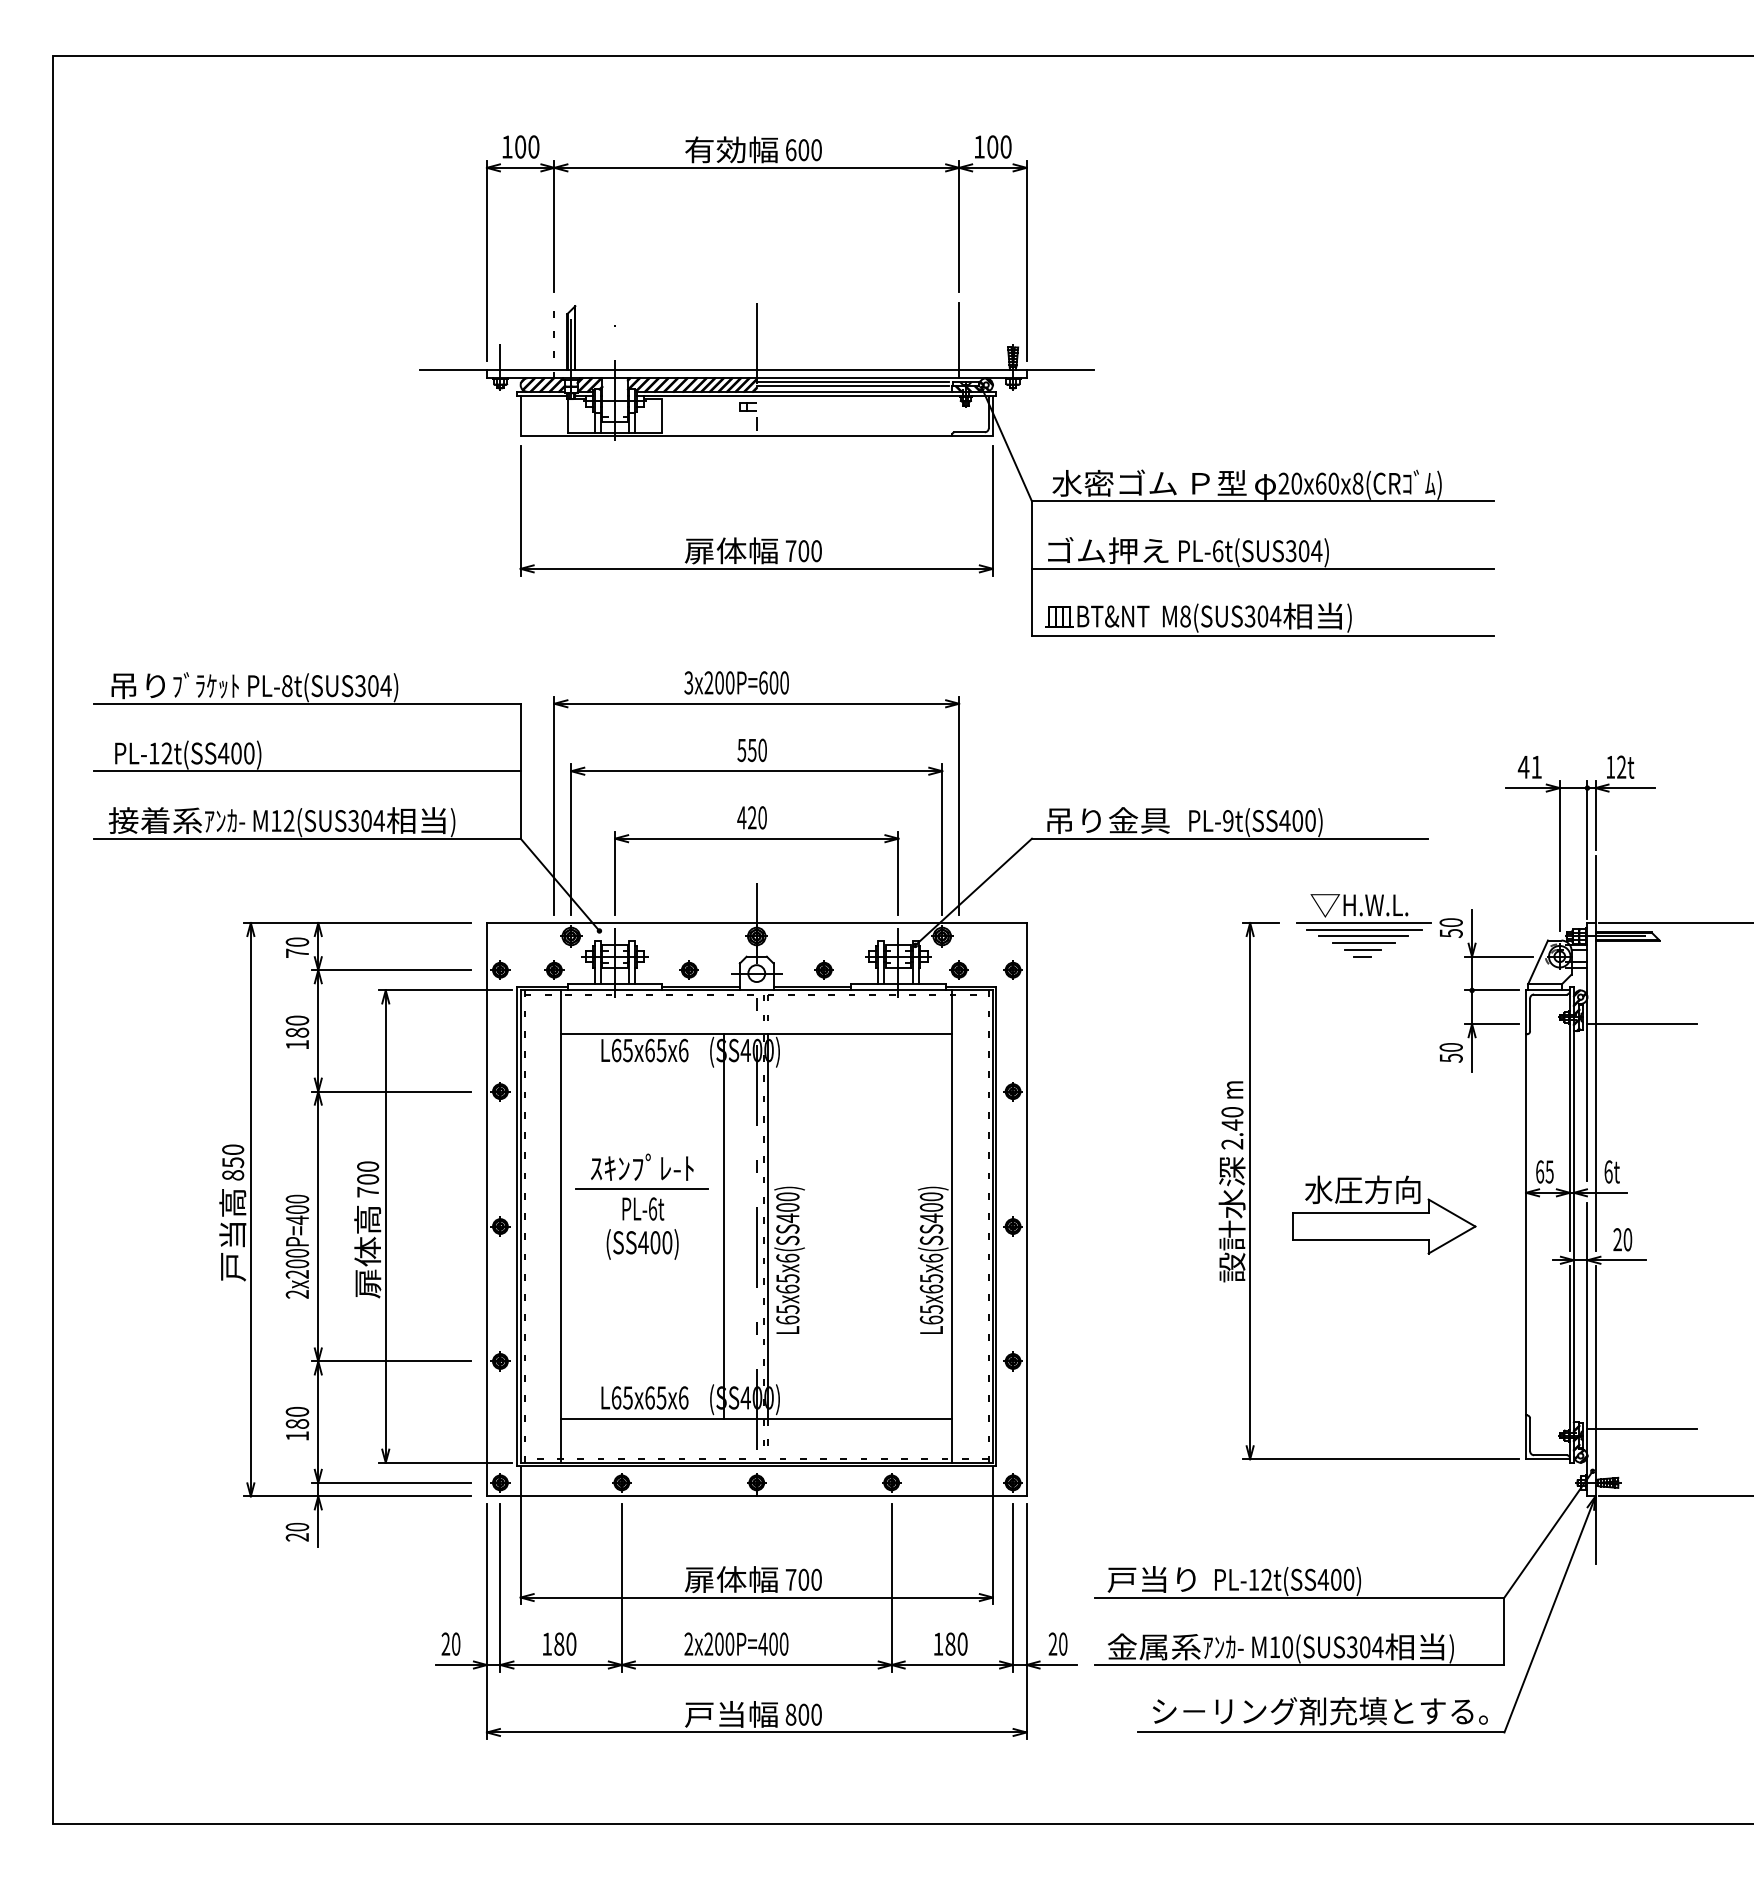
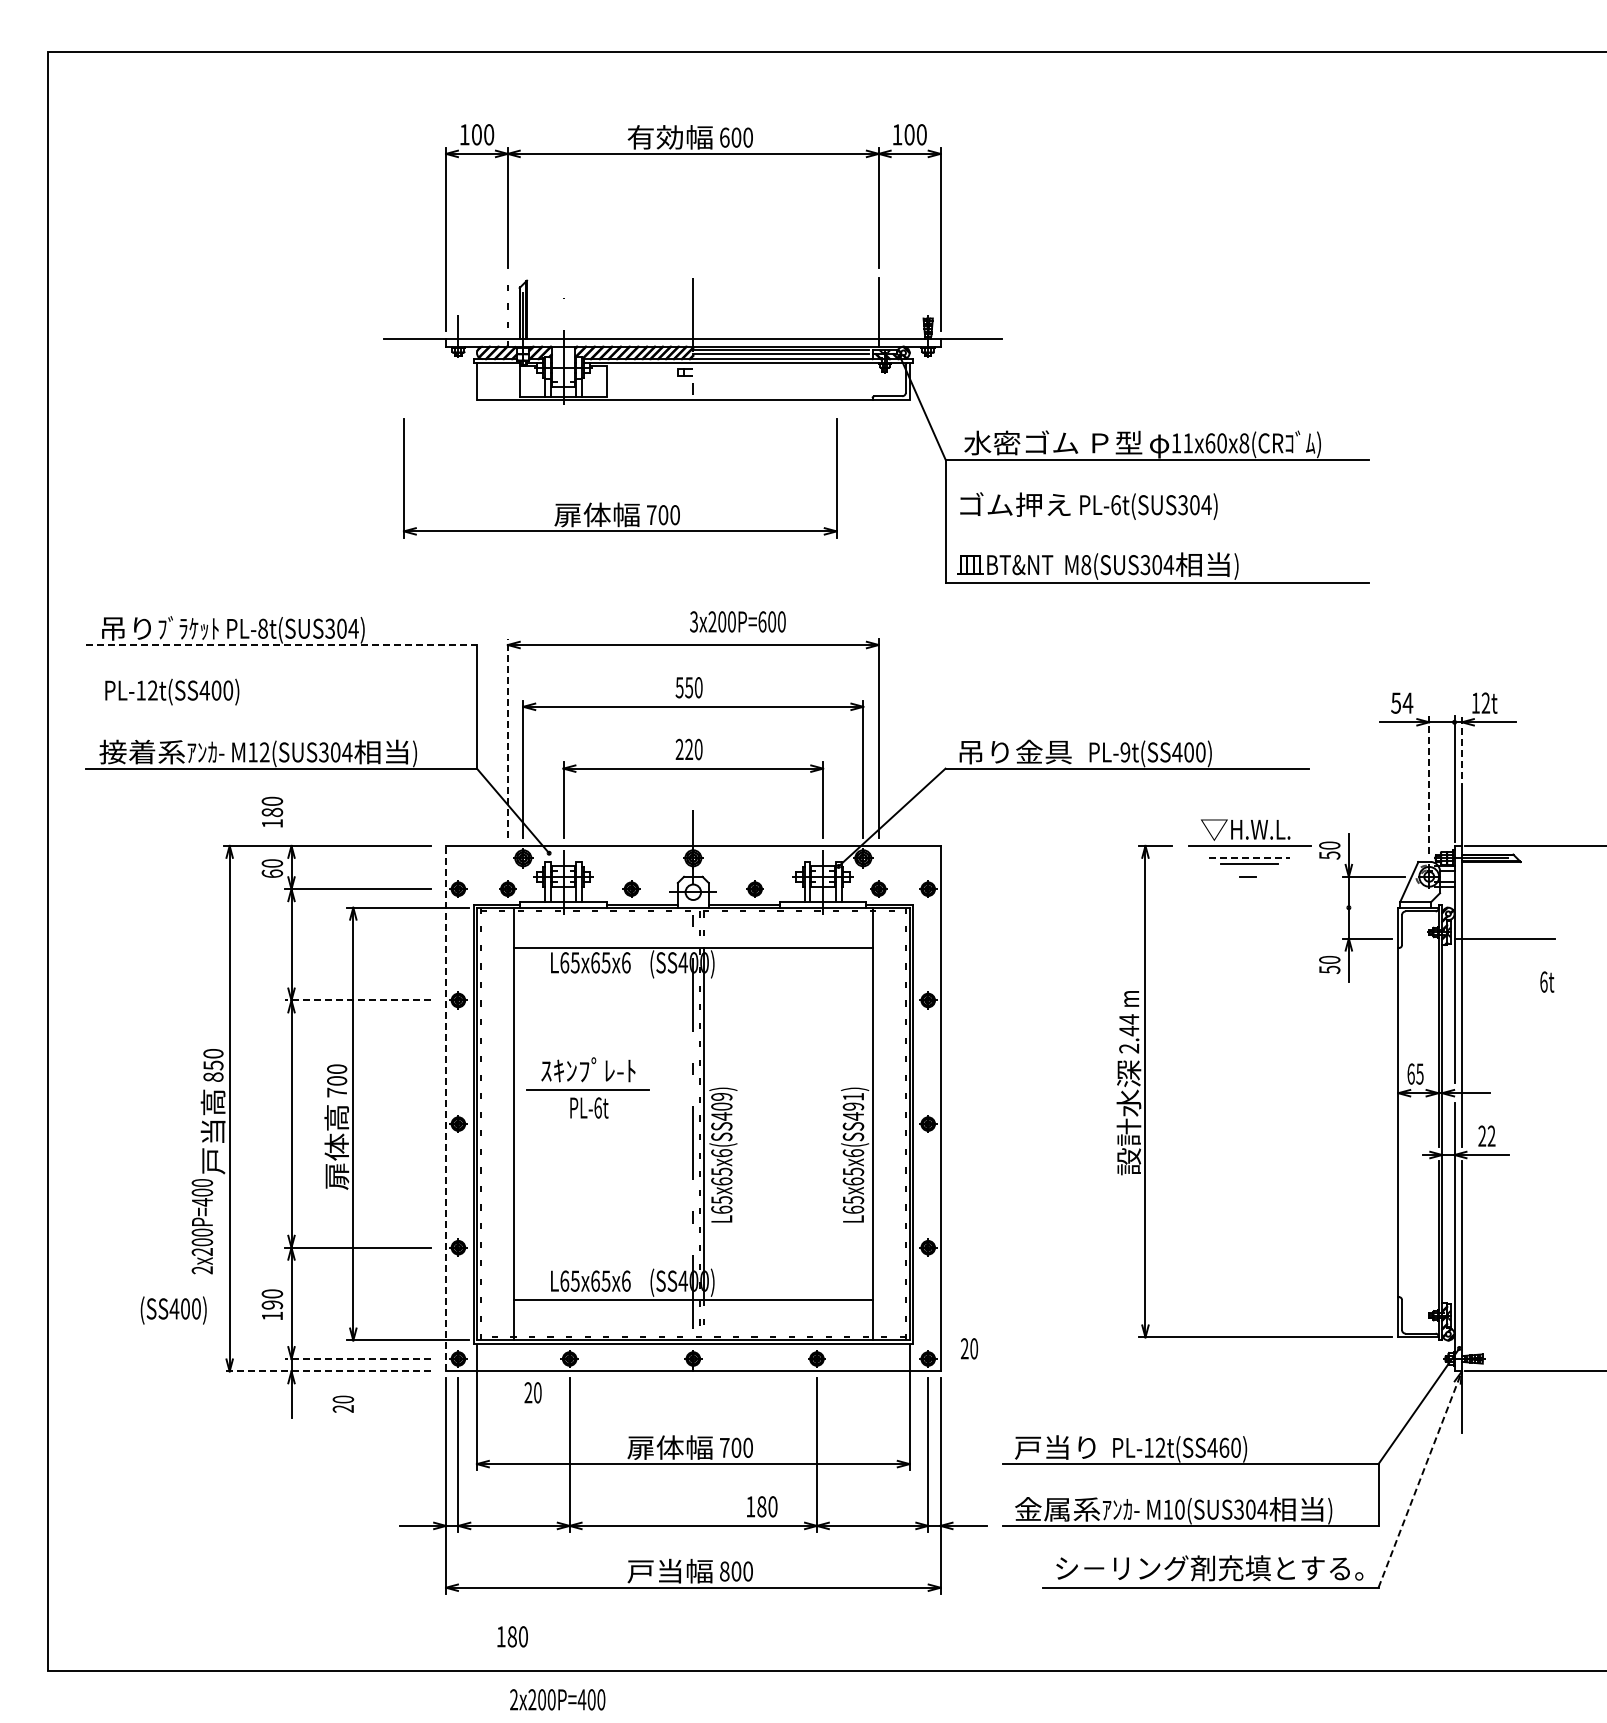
text: (1289, 483) -> (1181, 443), 20x60x8(CR -> 11x60x8(CR
part: (755, 537) -> (619, 502), moved
line: (1262, 568) -> (1156, 521), removed
text: (736, 682) -> (737, 621), moved
line: (308, 704) -> (282, 645), solid -> dashed
text: (1529, 766) -> (1401, 702), 41 -> 54
line: (307, 770) -> (281, 706), removed
line: (554, 805) -> (507, 738), solid -> dashed
line: (1595, 815) -> (1461, 747), solid -> dashed
text: (741, 816) -> (679, 748), 420 -> 220
line: (1560, 855) -> (1429, 784), solid -> dashed
line: (1363, 930) -> (1249, 852), removed
line: (1363, 936) -> (1249, 858), solid -> dashed
line: (1362, 949) -> (1248, 870), removed
text: (297, 953) -> (272, 873), 70 -> 60
line: (1492, 990) -> (1367, 907), removed
text: (297, 1031) -> (272, 811), moved
line: (390, 1091) -> (357, 1000), solid -> dashed
text: (1232, 1112) -> (1129, 1019), 2.40 -> 2.44
text: (1612, 1171) -> (1547, 981), moved
text: (787, 1196) -> (721, 1096), L65x65x6(SS400) -> L65x65x6(SS409)
text: (931, 1201) -> (853, 1101), L65x65x6(SS400) -> L65x65x6(SS491)
line: (487, 1209) -> (446, 1108), solid -> dashed
part: (1384, 1214) -> (1268, 1113), removed
line: (724, 1225) -> (663, 1123), removed
text: (1627, 1238) -> (1491, 1135), 20 -> 22
text: (642, 1244) -> (173, 1310), moved
text: (297, 1246) -> (202, 1226), moved
text: (297, 1423) -> (272, 1304), 180 -> 190
line: (1641, 1428) -> (1504, 1309), removed
line: (390, 1483) -> (357, 1359), solid -> dashed
line: (357, 1496) -> (327, 1371), solid -> dashed
text: (297, 1531) -> (343, 1403), moved
text: (1336, 1579) -> (1224, 1447), PL-12t(SS400) -> PL-12t(SS460)
line: (1550, 1614) -> (1420, 1479), solid -> dashed
text: (450, 1643) -> (532, 1392), moved
text: (559, 1643) -> (512, 1636), moved
text: (736, 1643) -> (557, 1699), moved
text: (951, 1643) -> (762, 1506), moved
text: (1058, 1643) -> (969, 1348), moved

